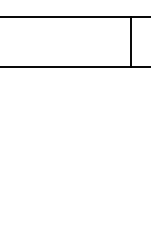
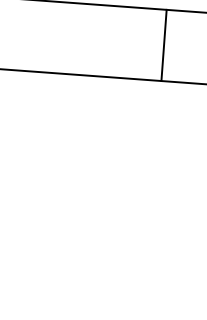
line: (130, 42) -> (163, 45), moved

